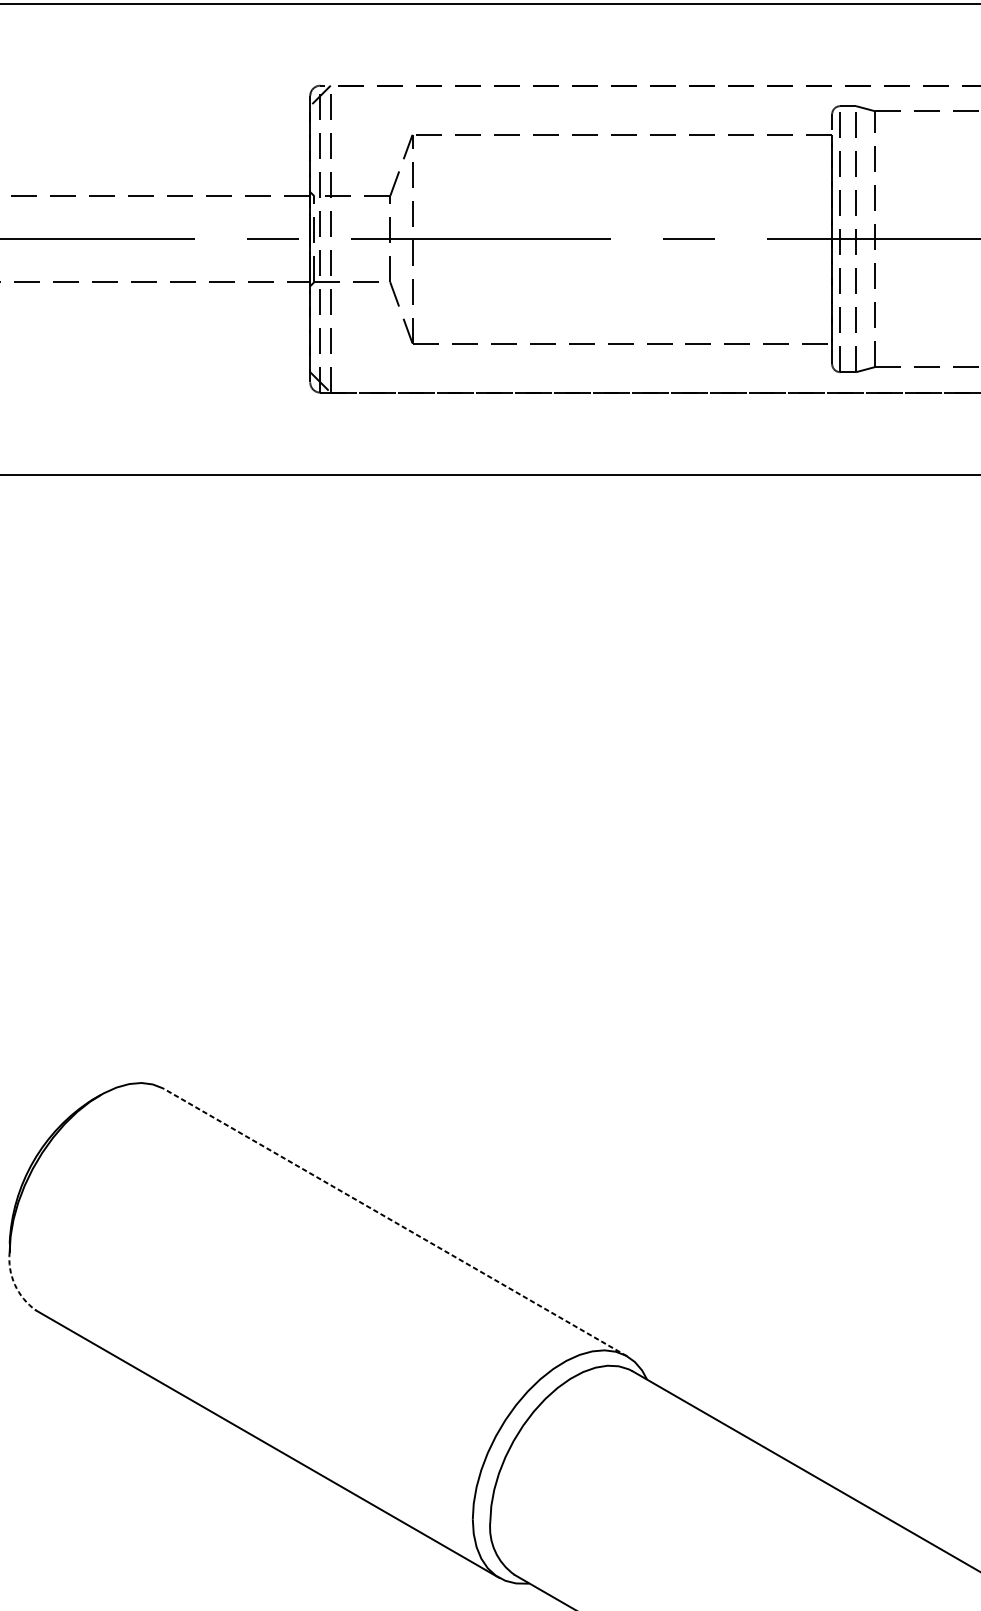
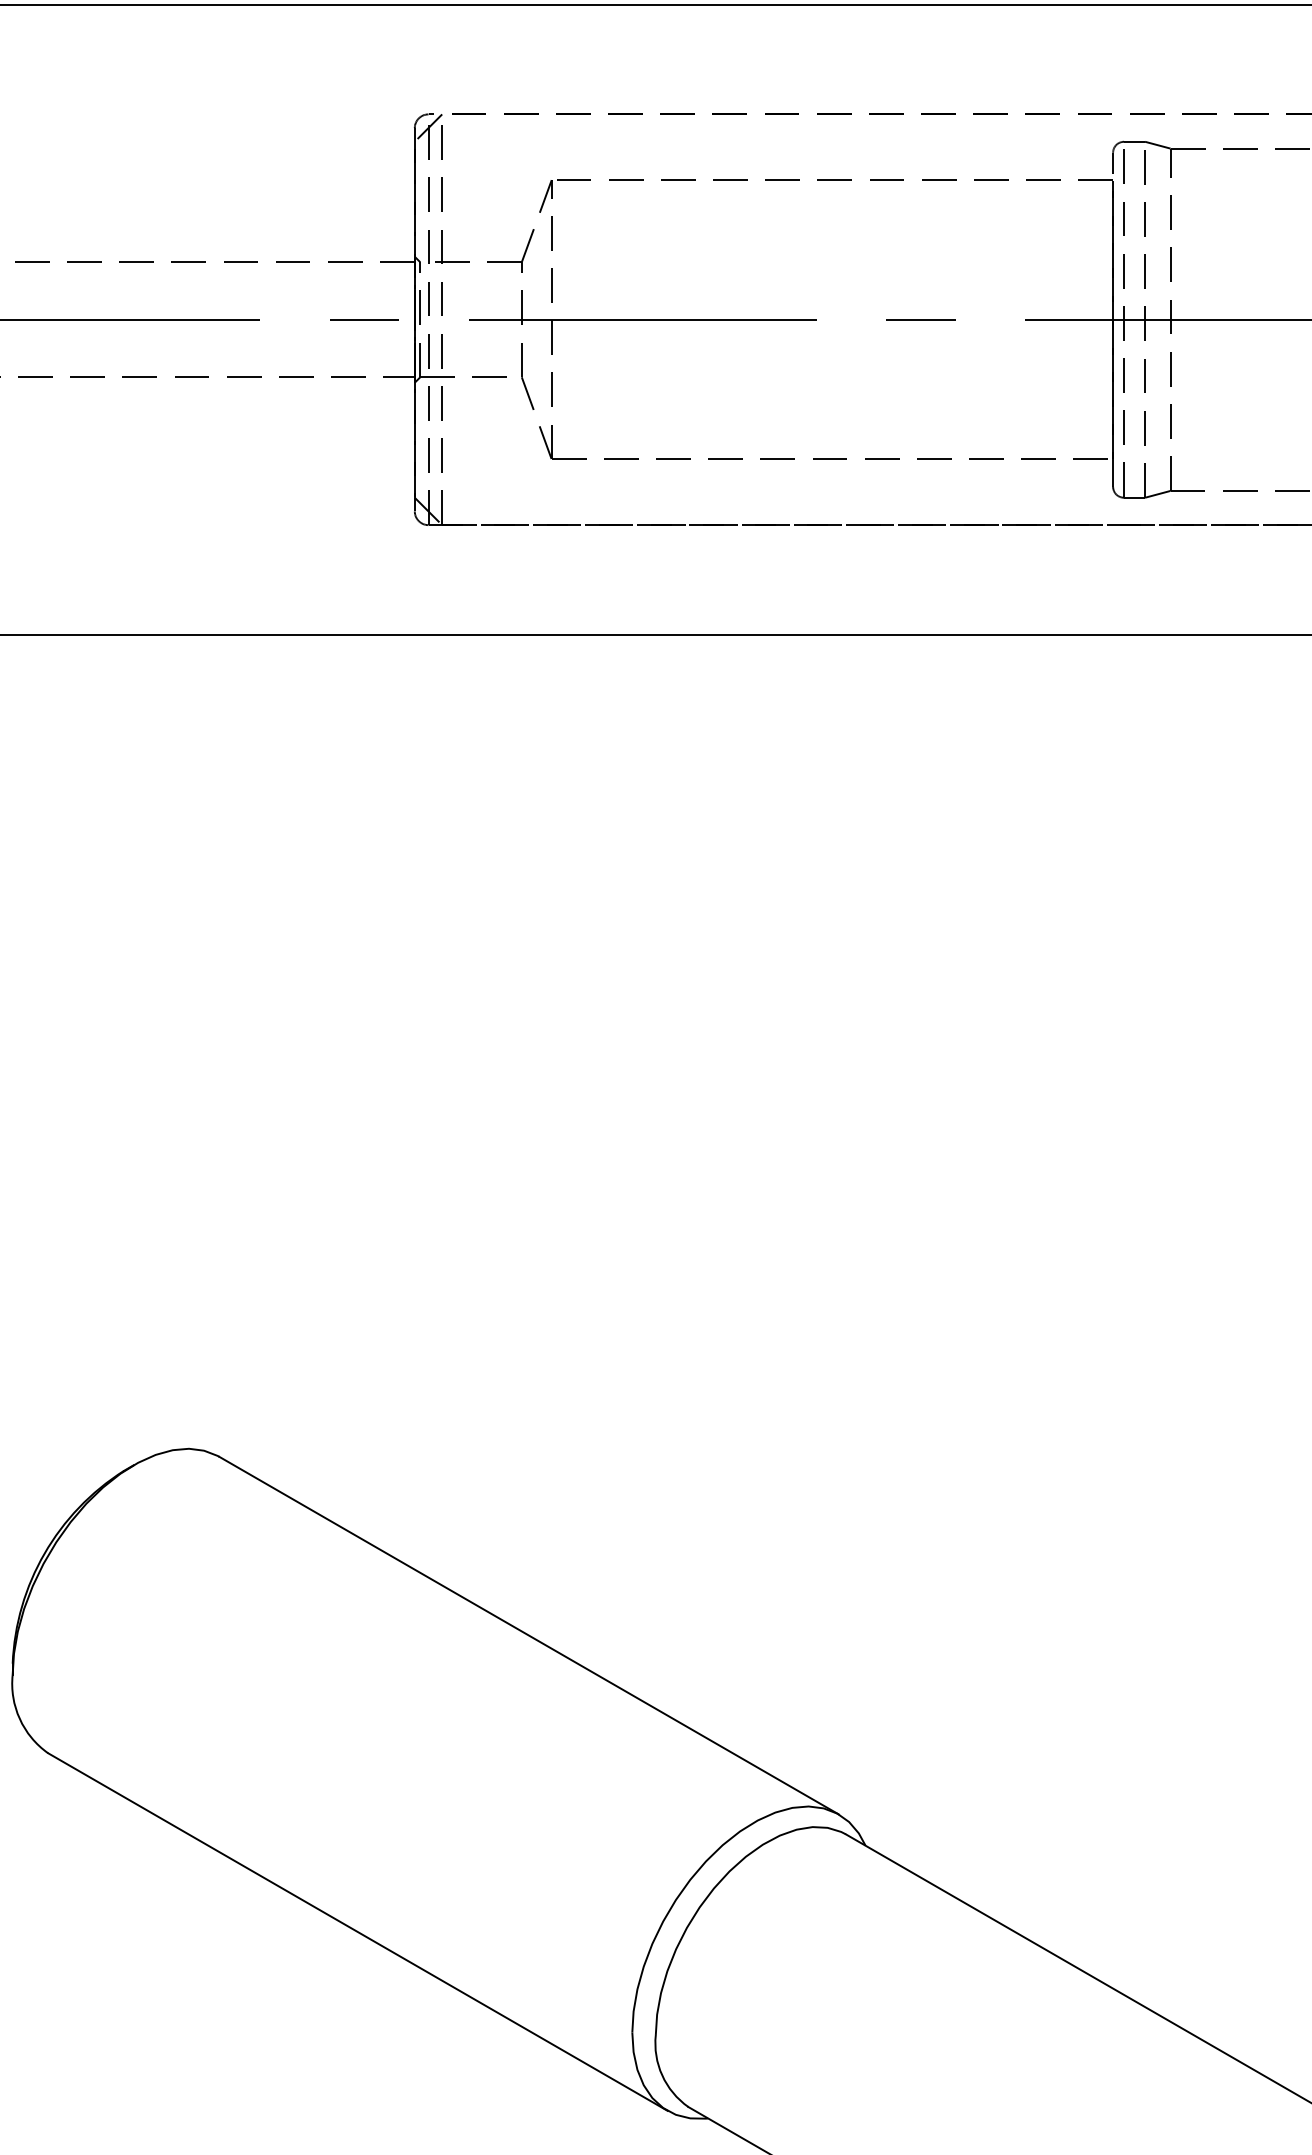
line: (395, 1222) -> (529, 1635), dashed -> solid
arc: (14, 1284) -> (19, 1718), dashed -> solid

